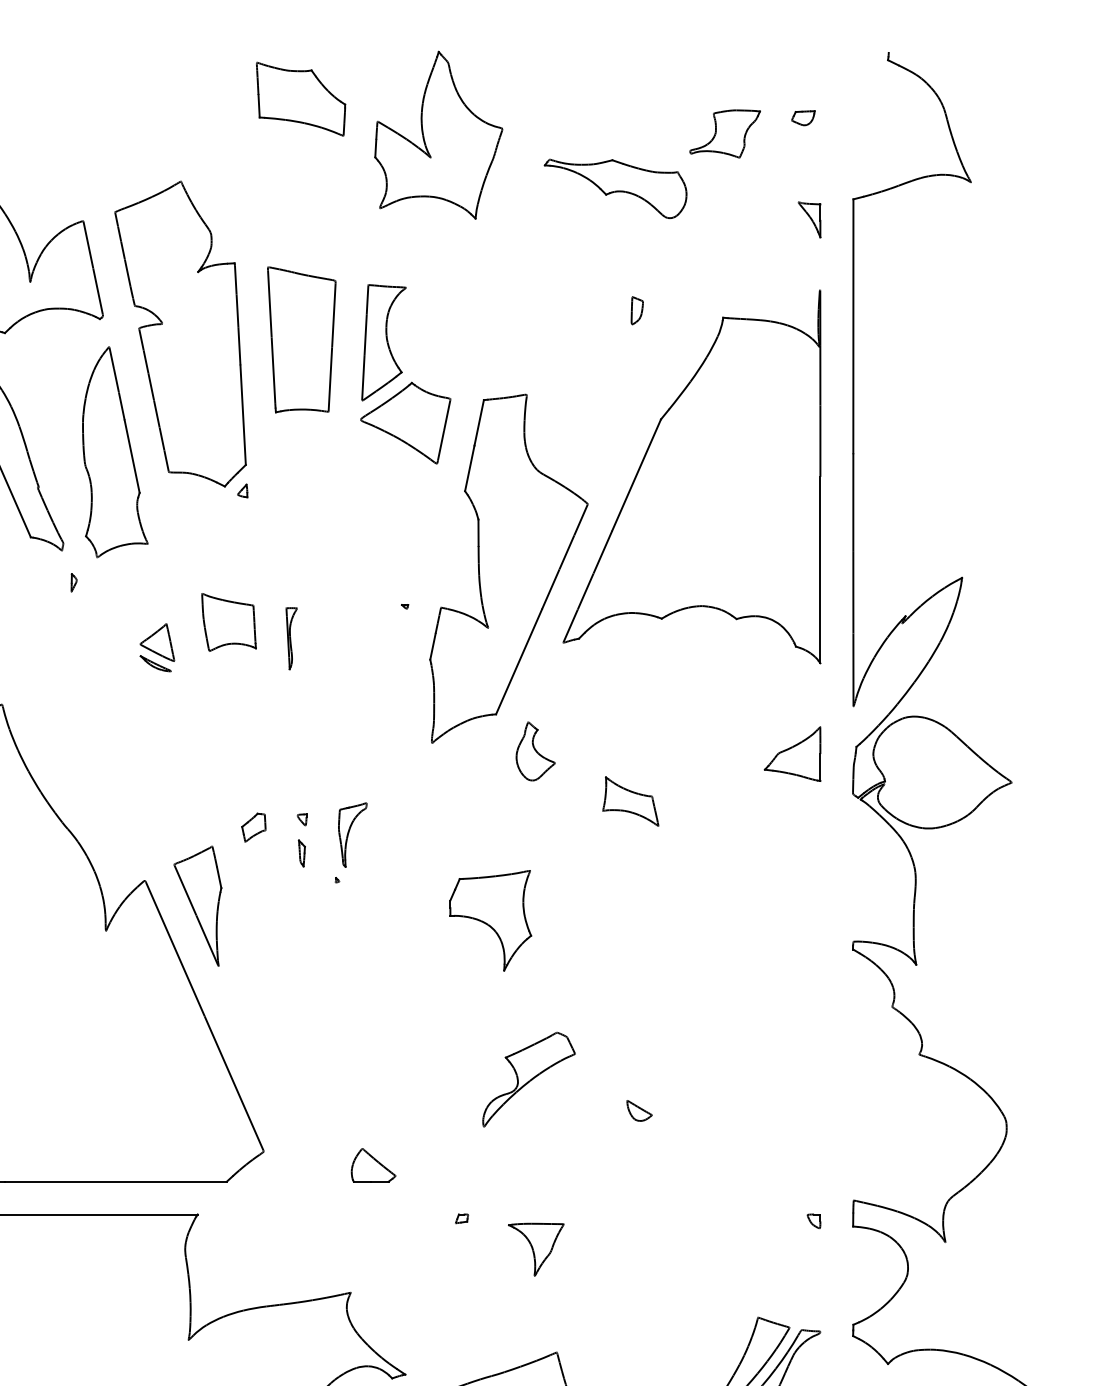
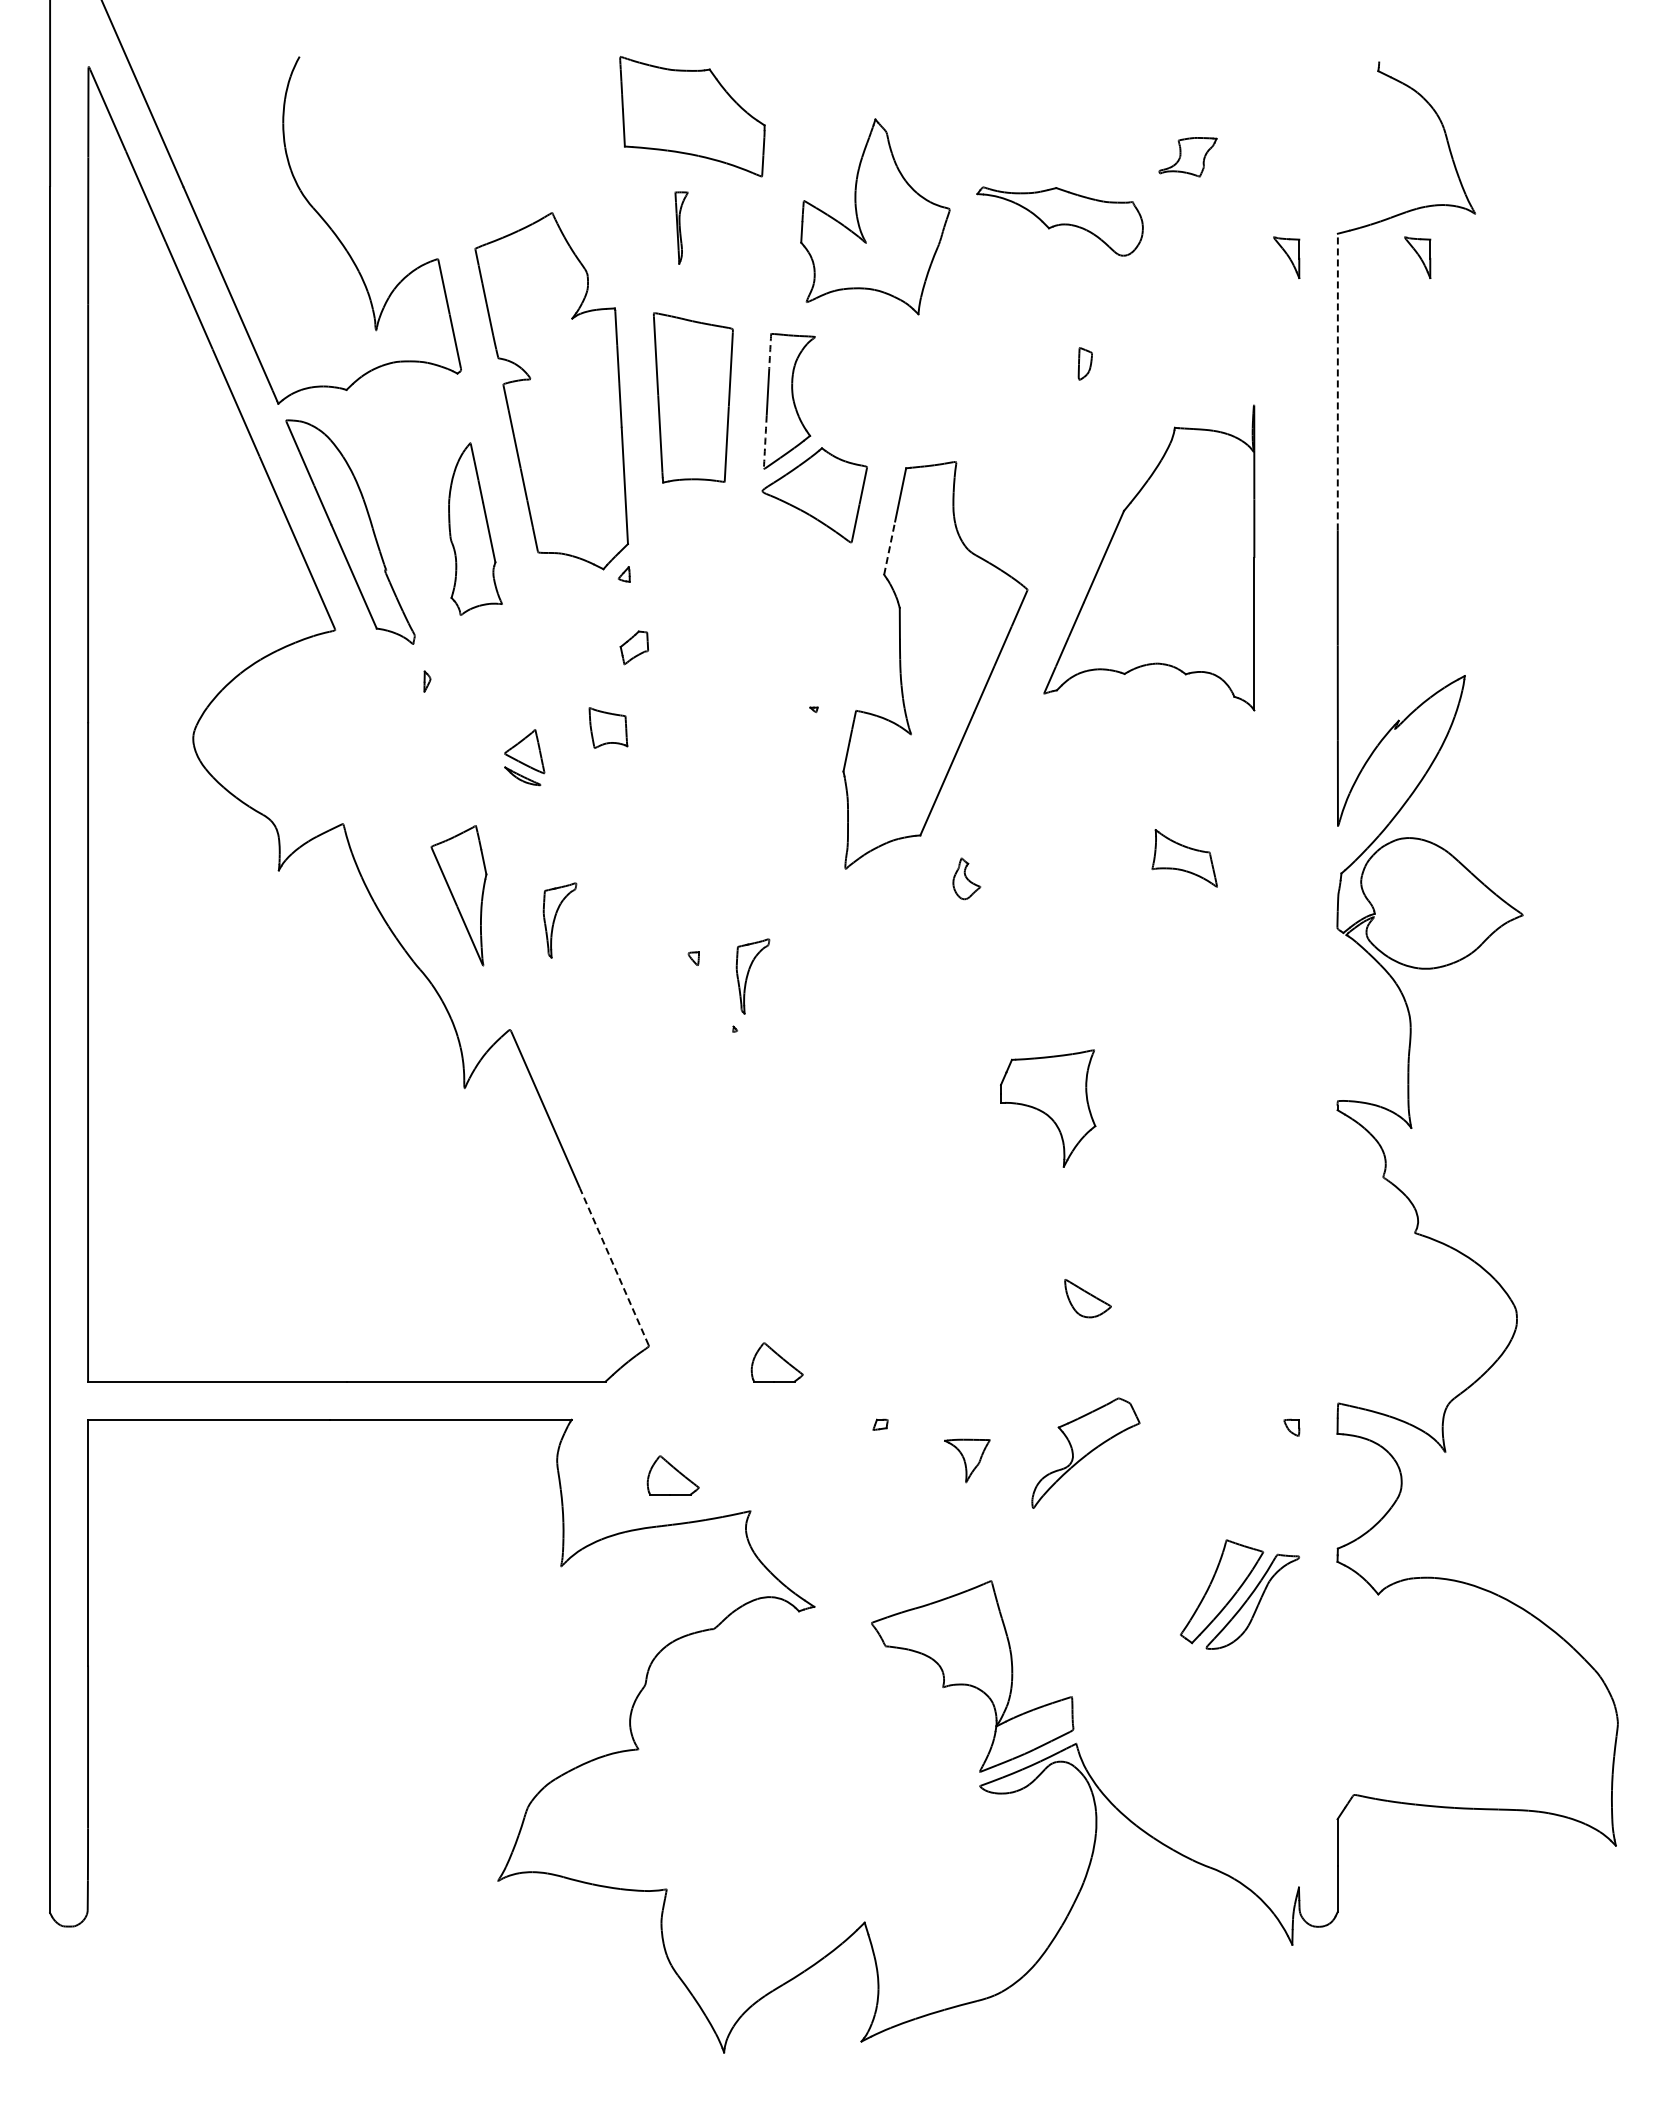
part: (301, 99) -> (692, 116), size x1.4
part: (803, 117) -> (1279, 138), removed
part: (724, 133) -> (1187, 156), size x0.7
part: (438, 134) -> (875, 216), moved
part: (921, 219) -> (1417, 257), added
arc: (367, 300) -> (770, 351), solid -> dashed
line: (853, 325) -> (1337, 381), solid -> dashed
arc: (363, 377) -> (765, 441), solid -> dashed
part: (115, 451) -> (475, 528), size x0.7
line: (469, 467) -> (889, 547), solid -> dashed
part: (692, 476) -> (1149, 557), size x0.7
part: (229, 621) -> (608, 727), size x0.6
part: (291, 638) -> (681, 227), moved
part: (535, 751) -> (966, 878), size x0.6
part: (792, 753) -> (1266, 881), removed
part: (187, 787) -> (559, 920), added
part: (630, 801) -> (1184, 858), moved
part: (253, 827) -> (633, 647), moved
part: (301, 853) -> (693, 997), removed
part: (197, 906) -> (458, 895), moved
part: (491, 920) -> (1048, 1108), moved
part: (528, 1079) -> (1085, 1452), moved
arc: (234, 1083) -> (614, 1266), solid -> dashed
part: (639, 1110) -> (1087, 1298), size x1.6
part: (536, 1249) -> (967, 1460), size x0.7
part: (283, 1262) -> (672, 1475), added

